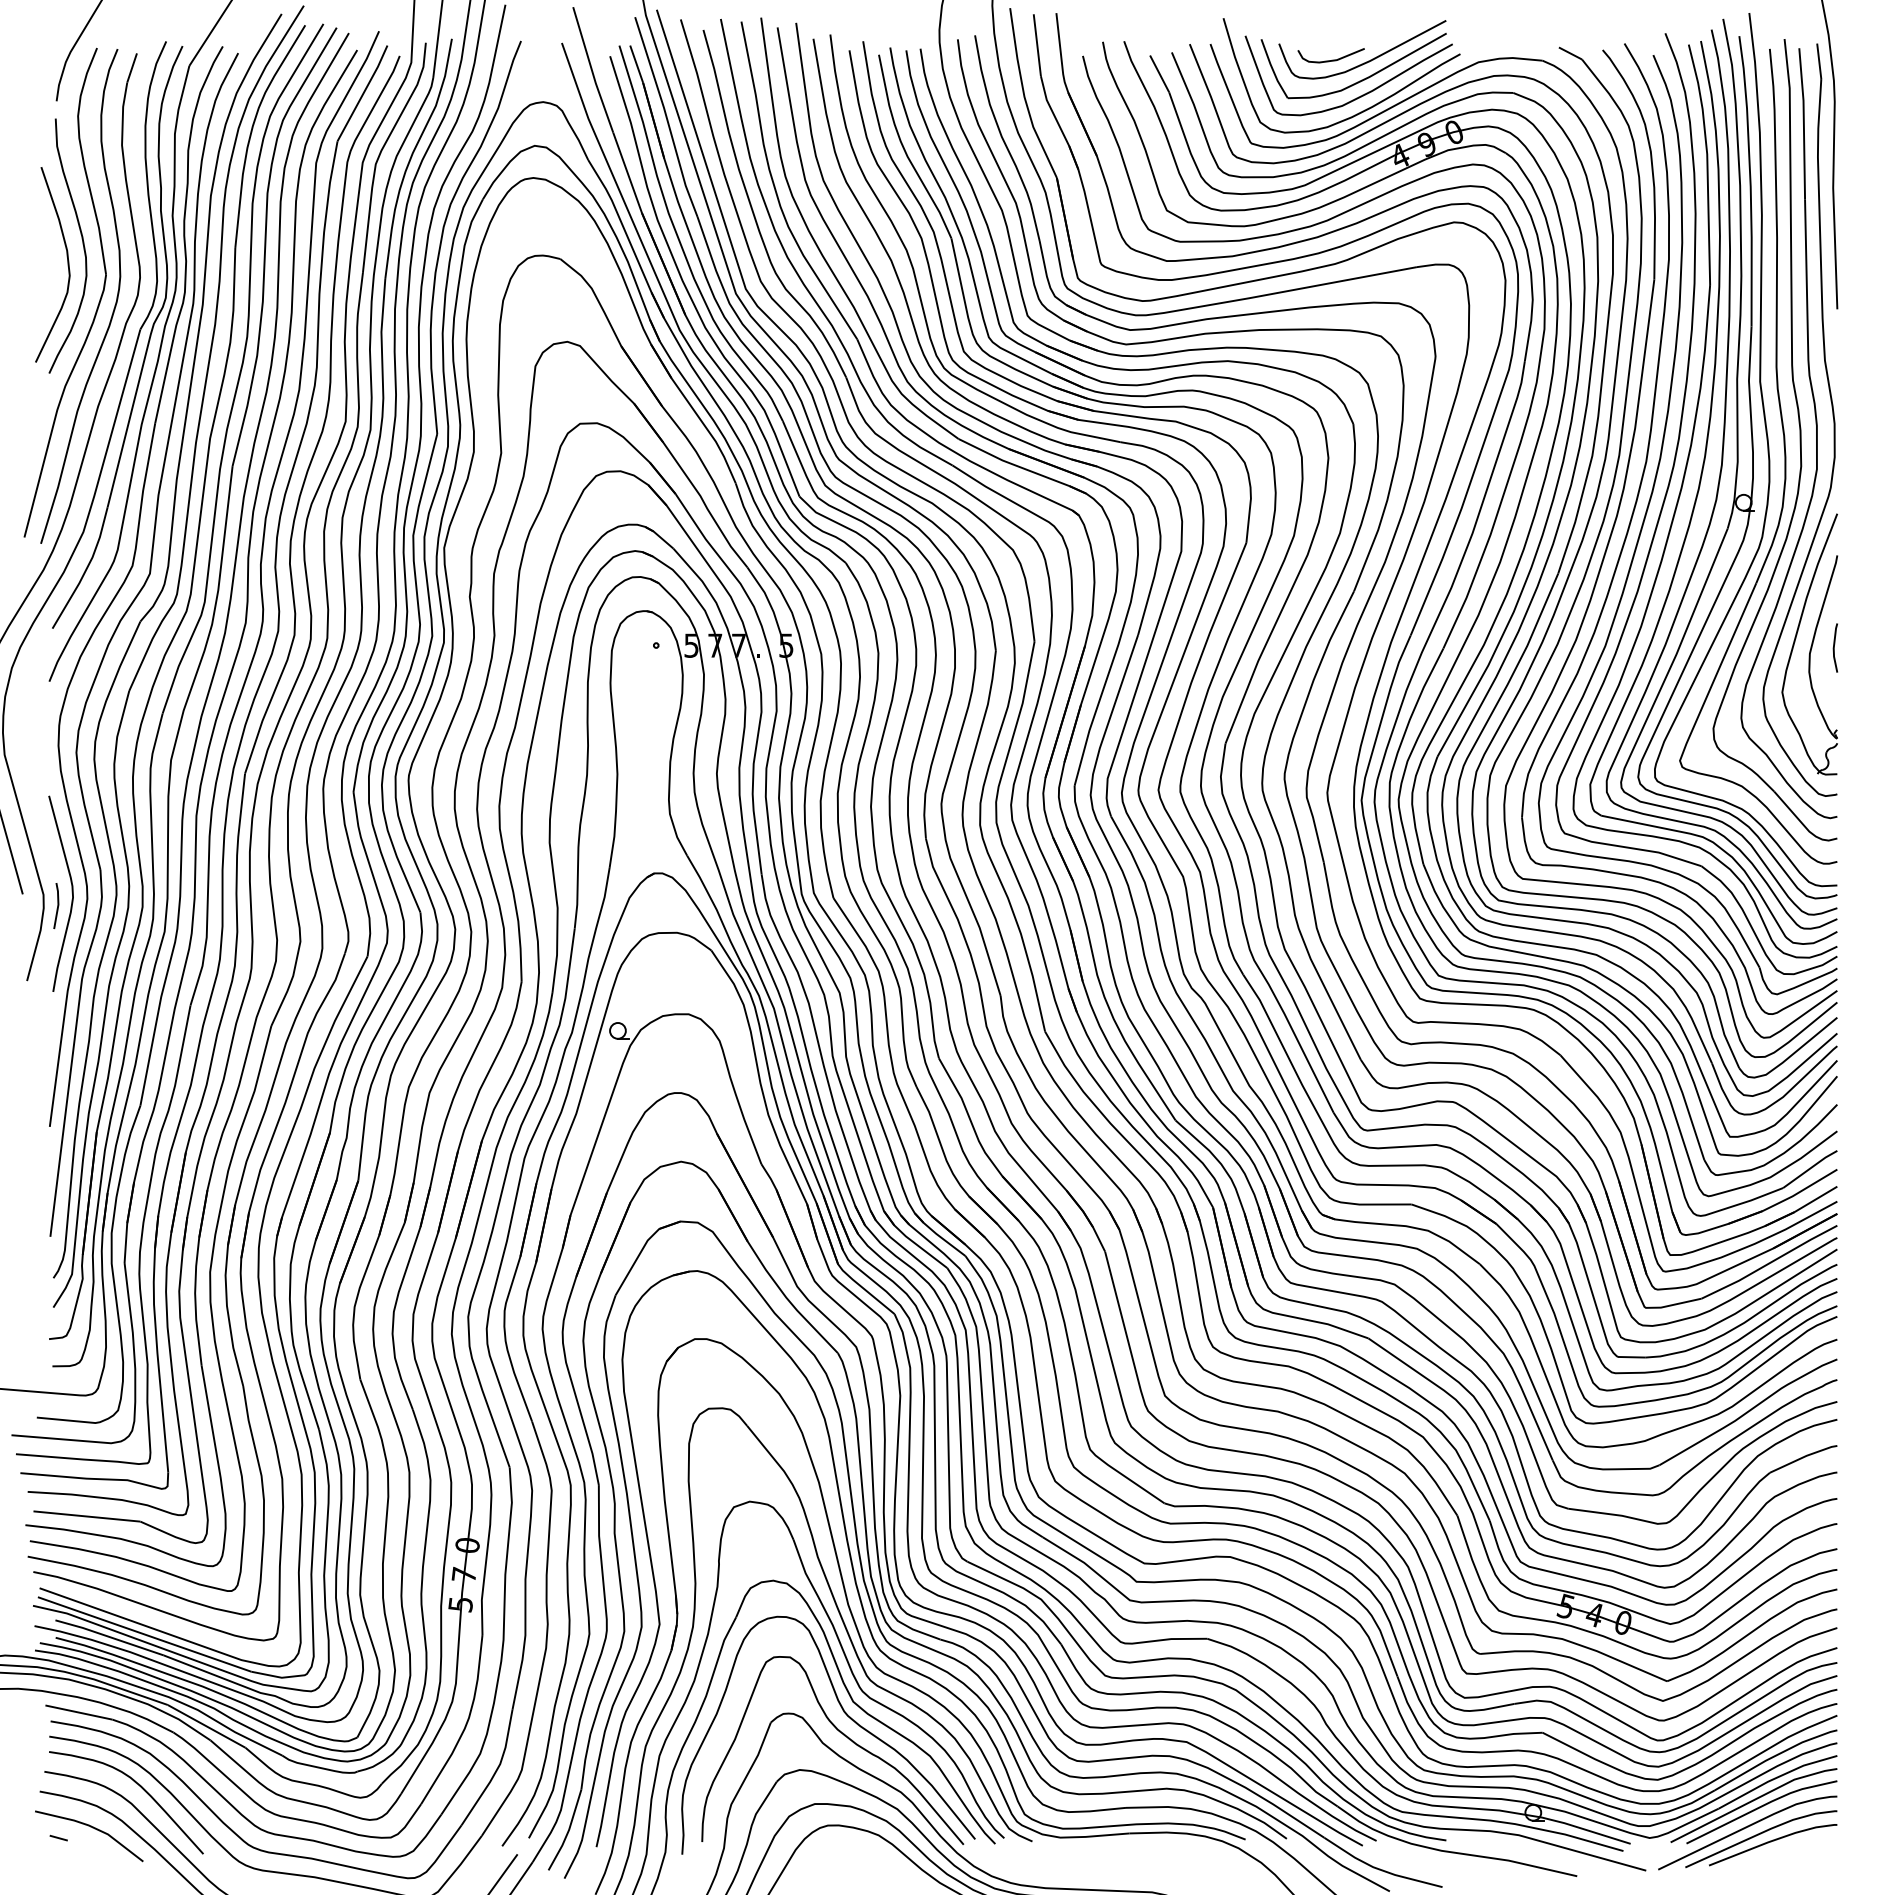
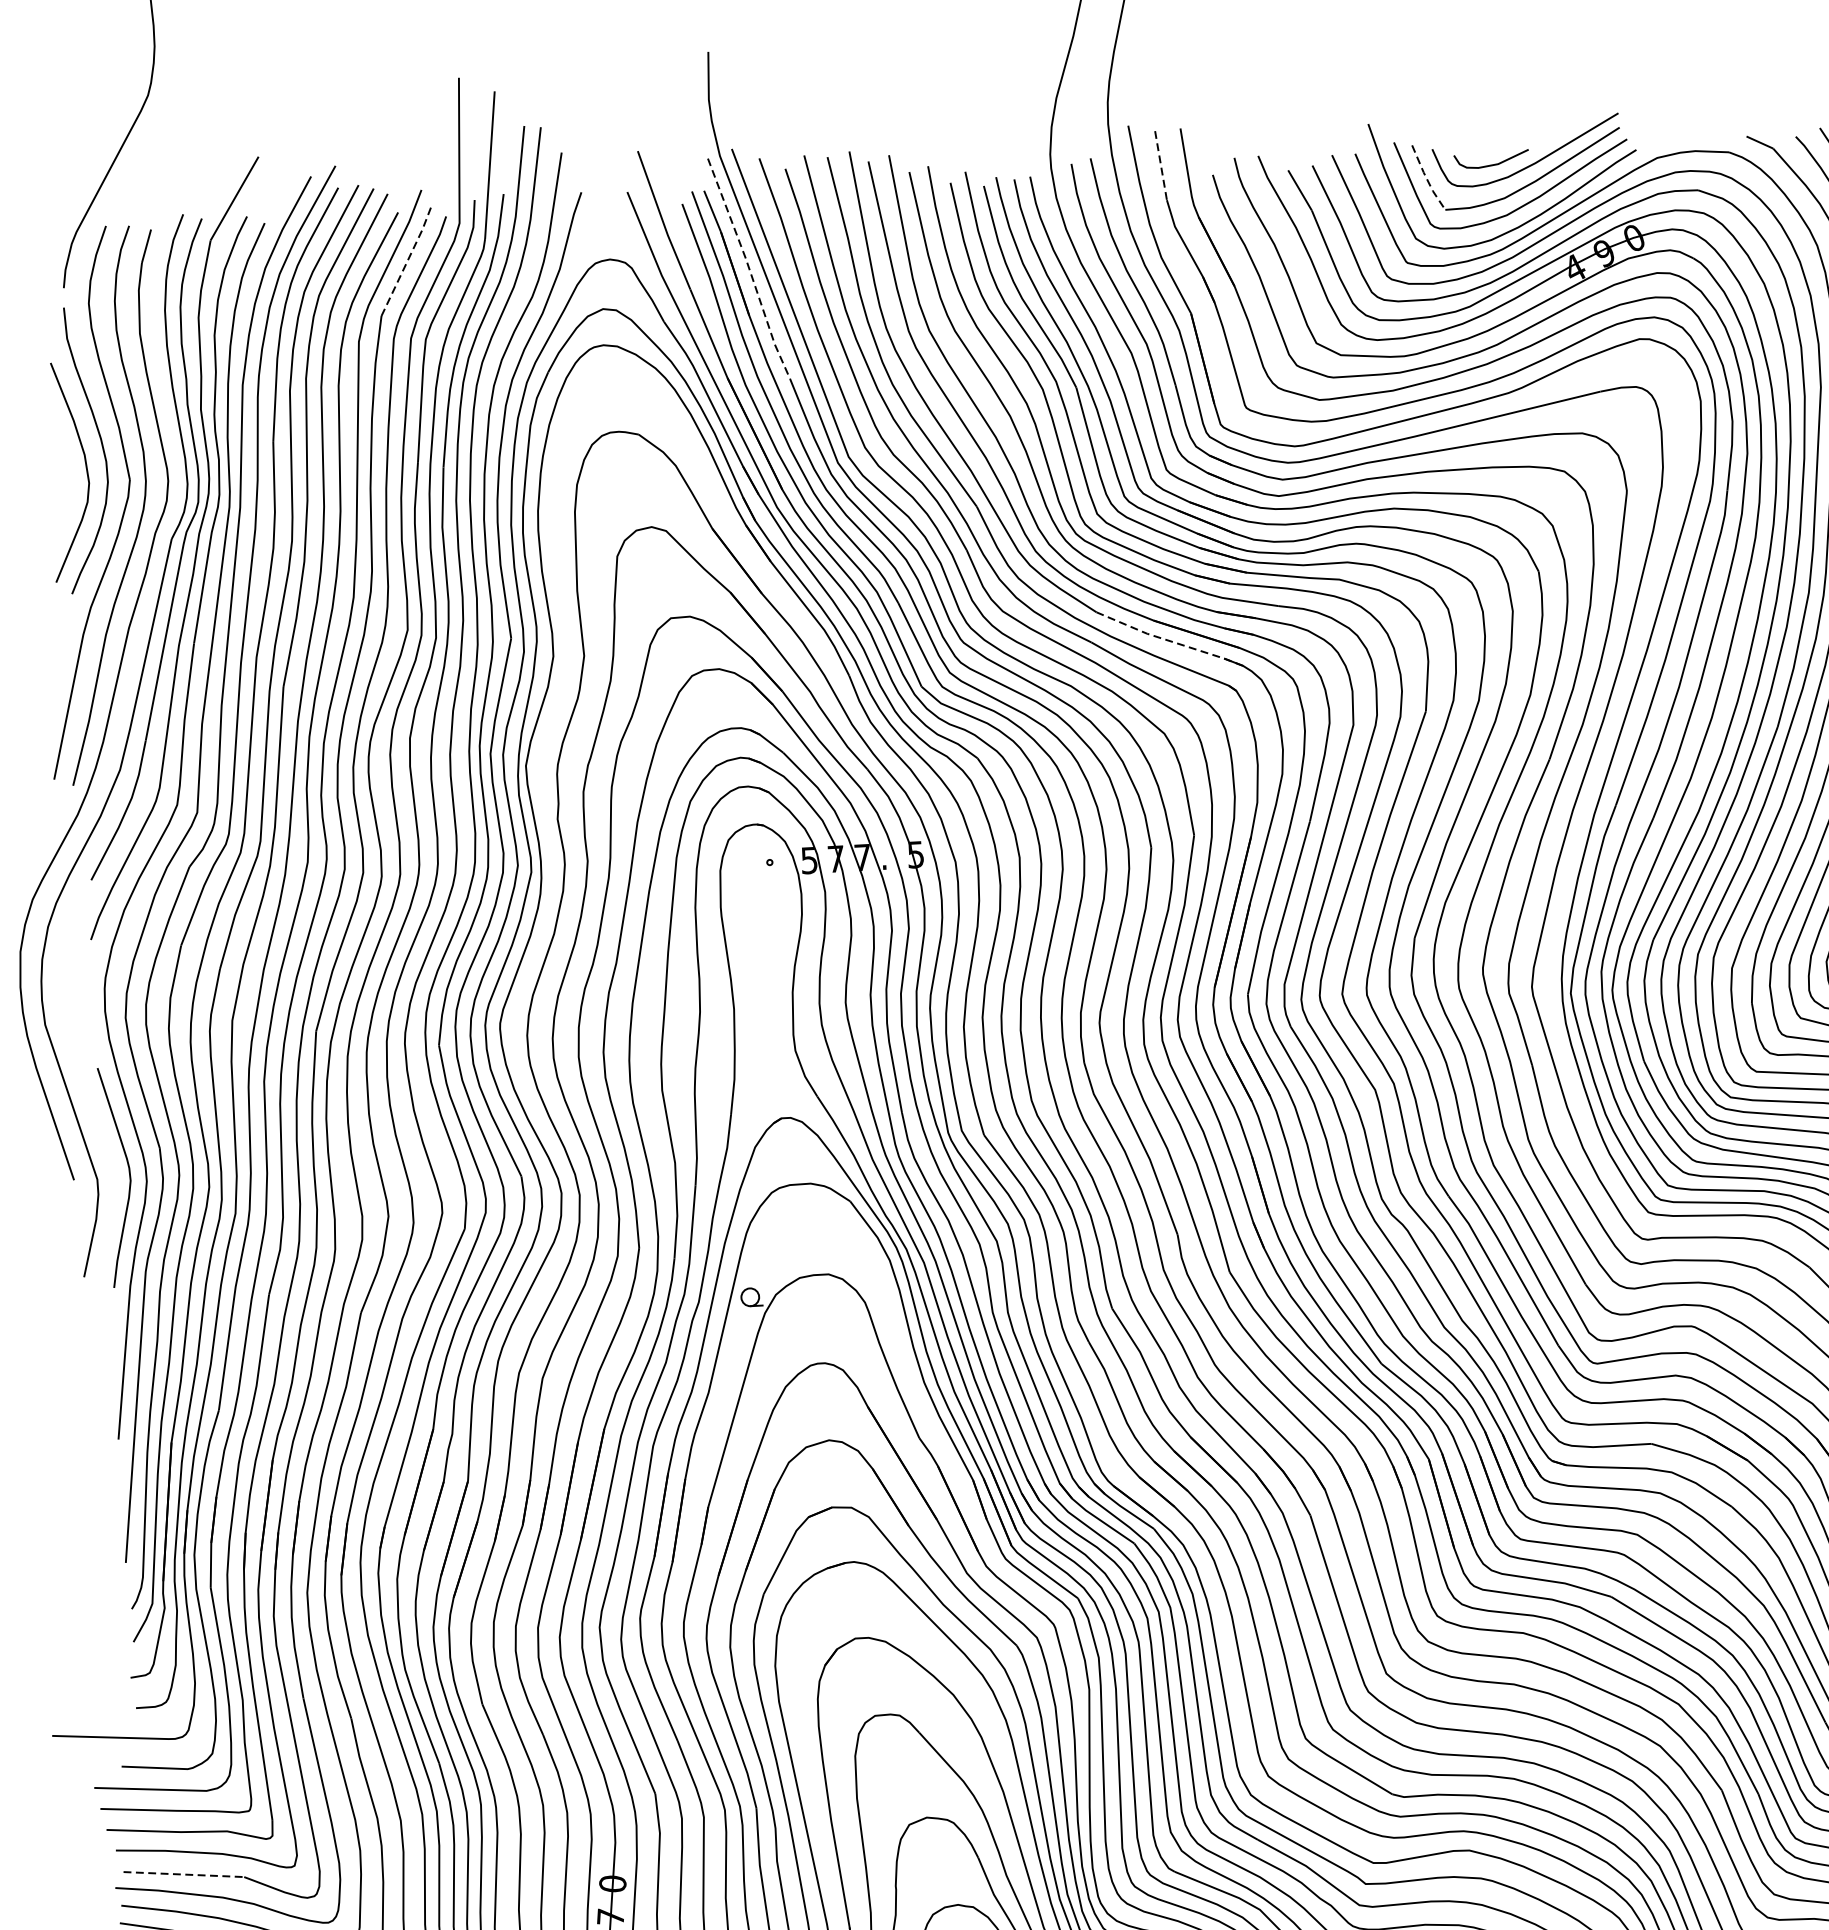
line: (1037, 45) -> (1161, 165), solid -> dashed
line: (1273, 70) -> (1427, 179), solid -> dashed
line: (363, 93) -> (407, 260), solid -> dashed
line: (666, 117) -> (749, 269), solid -> dashed
line: (1022, 467) -> (1170, 640), solid -> dashed
line: (57, 906) -> (113, 1191), removed
line: (86, 1516) -> (183, 1874), solid -> dashed

